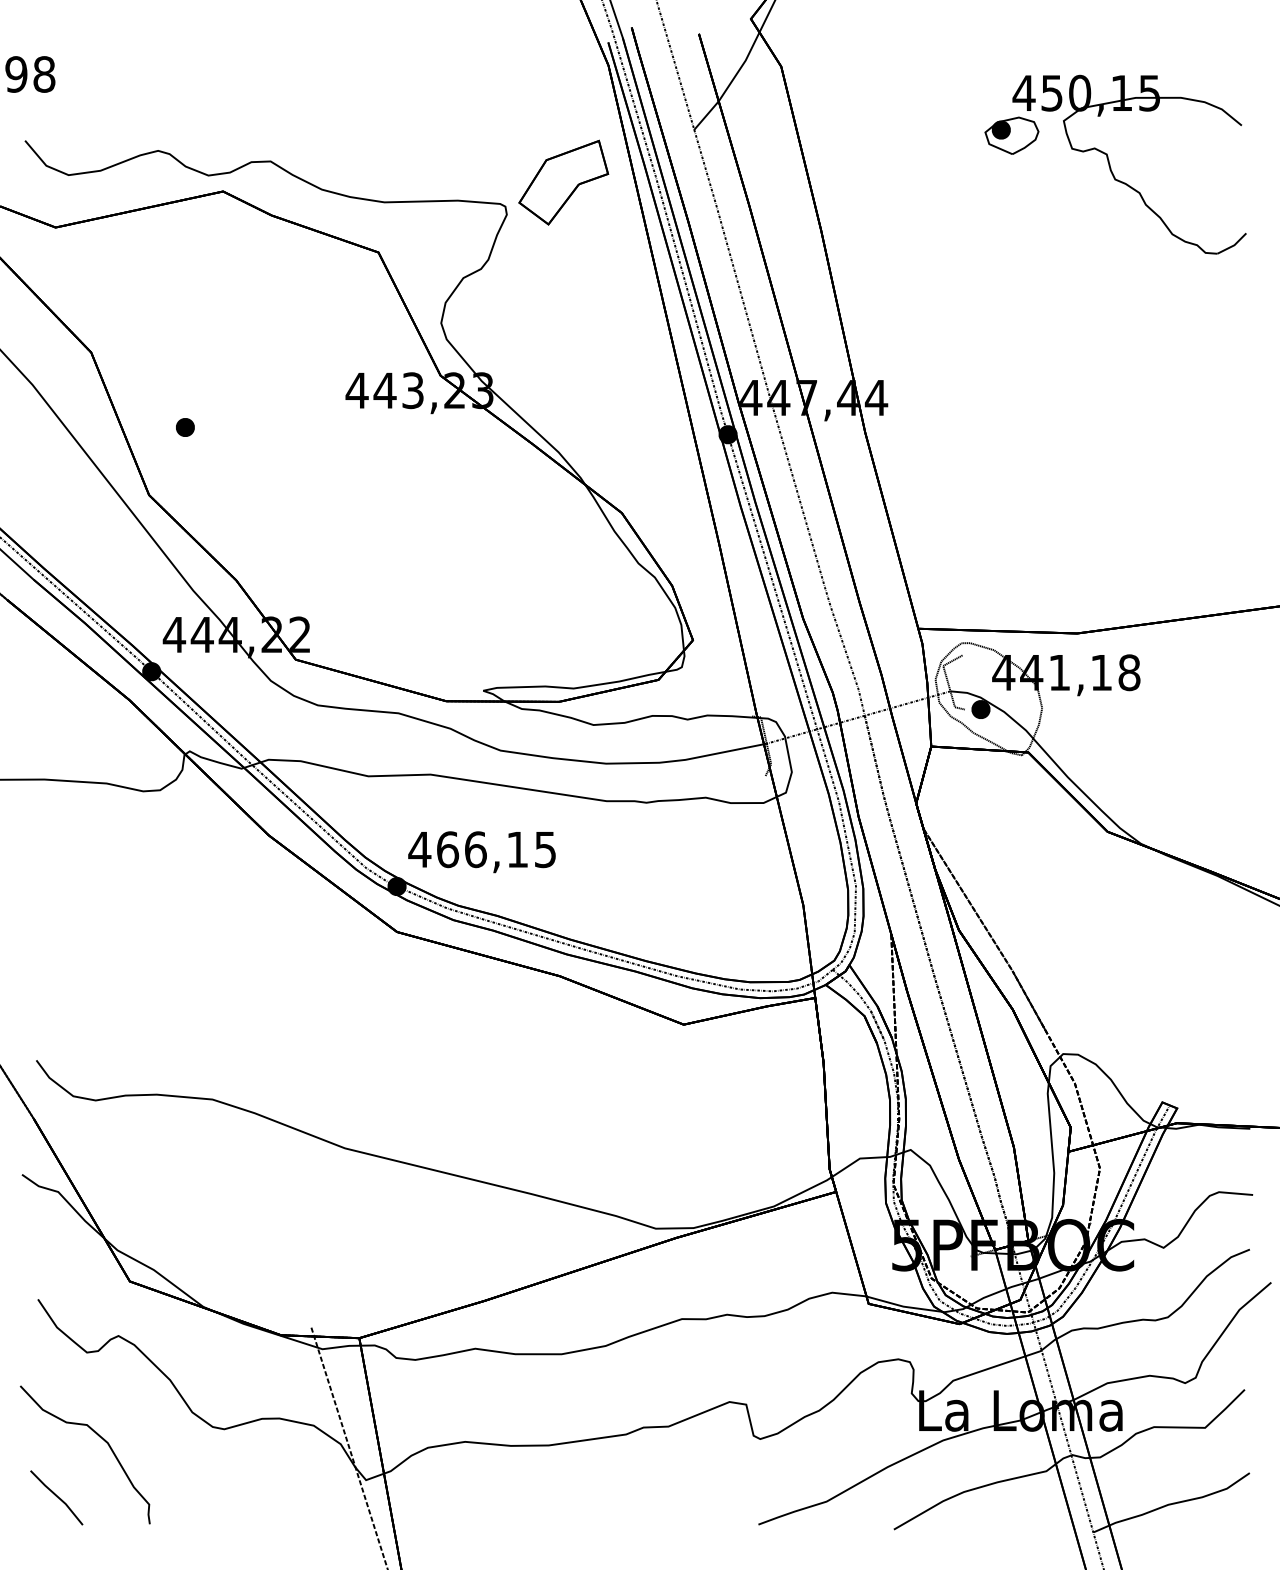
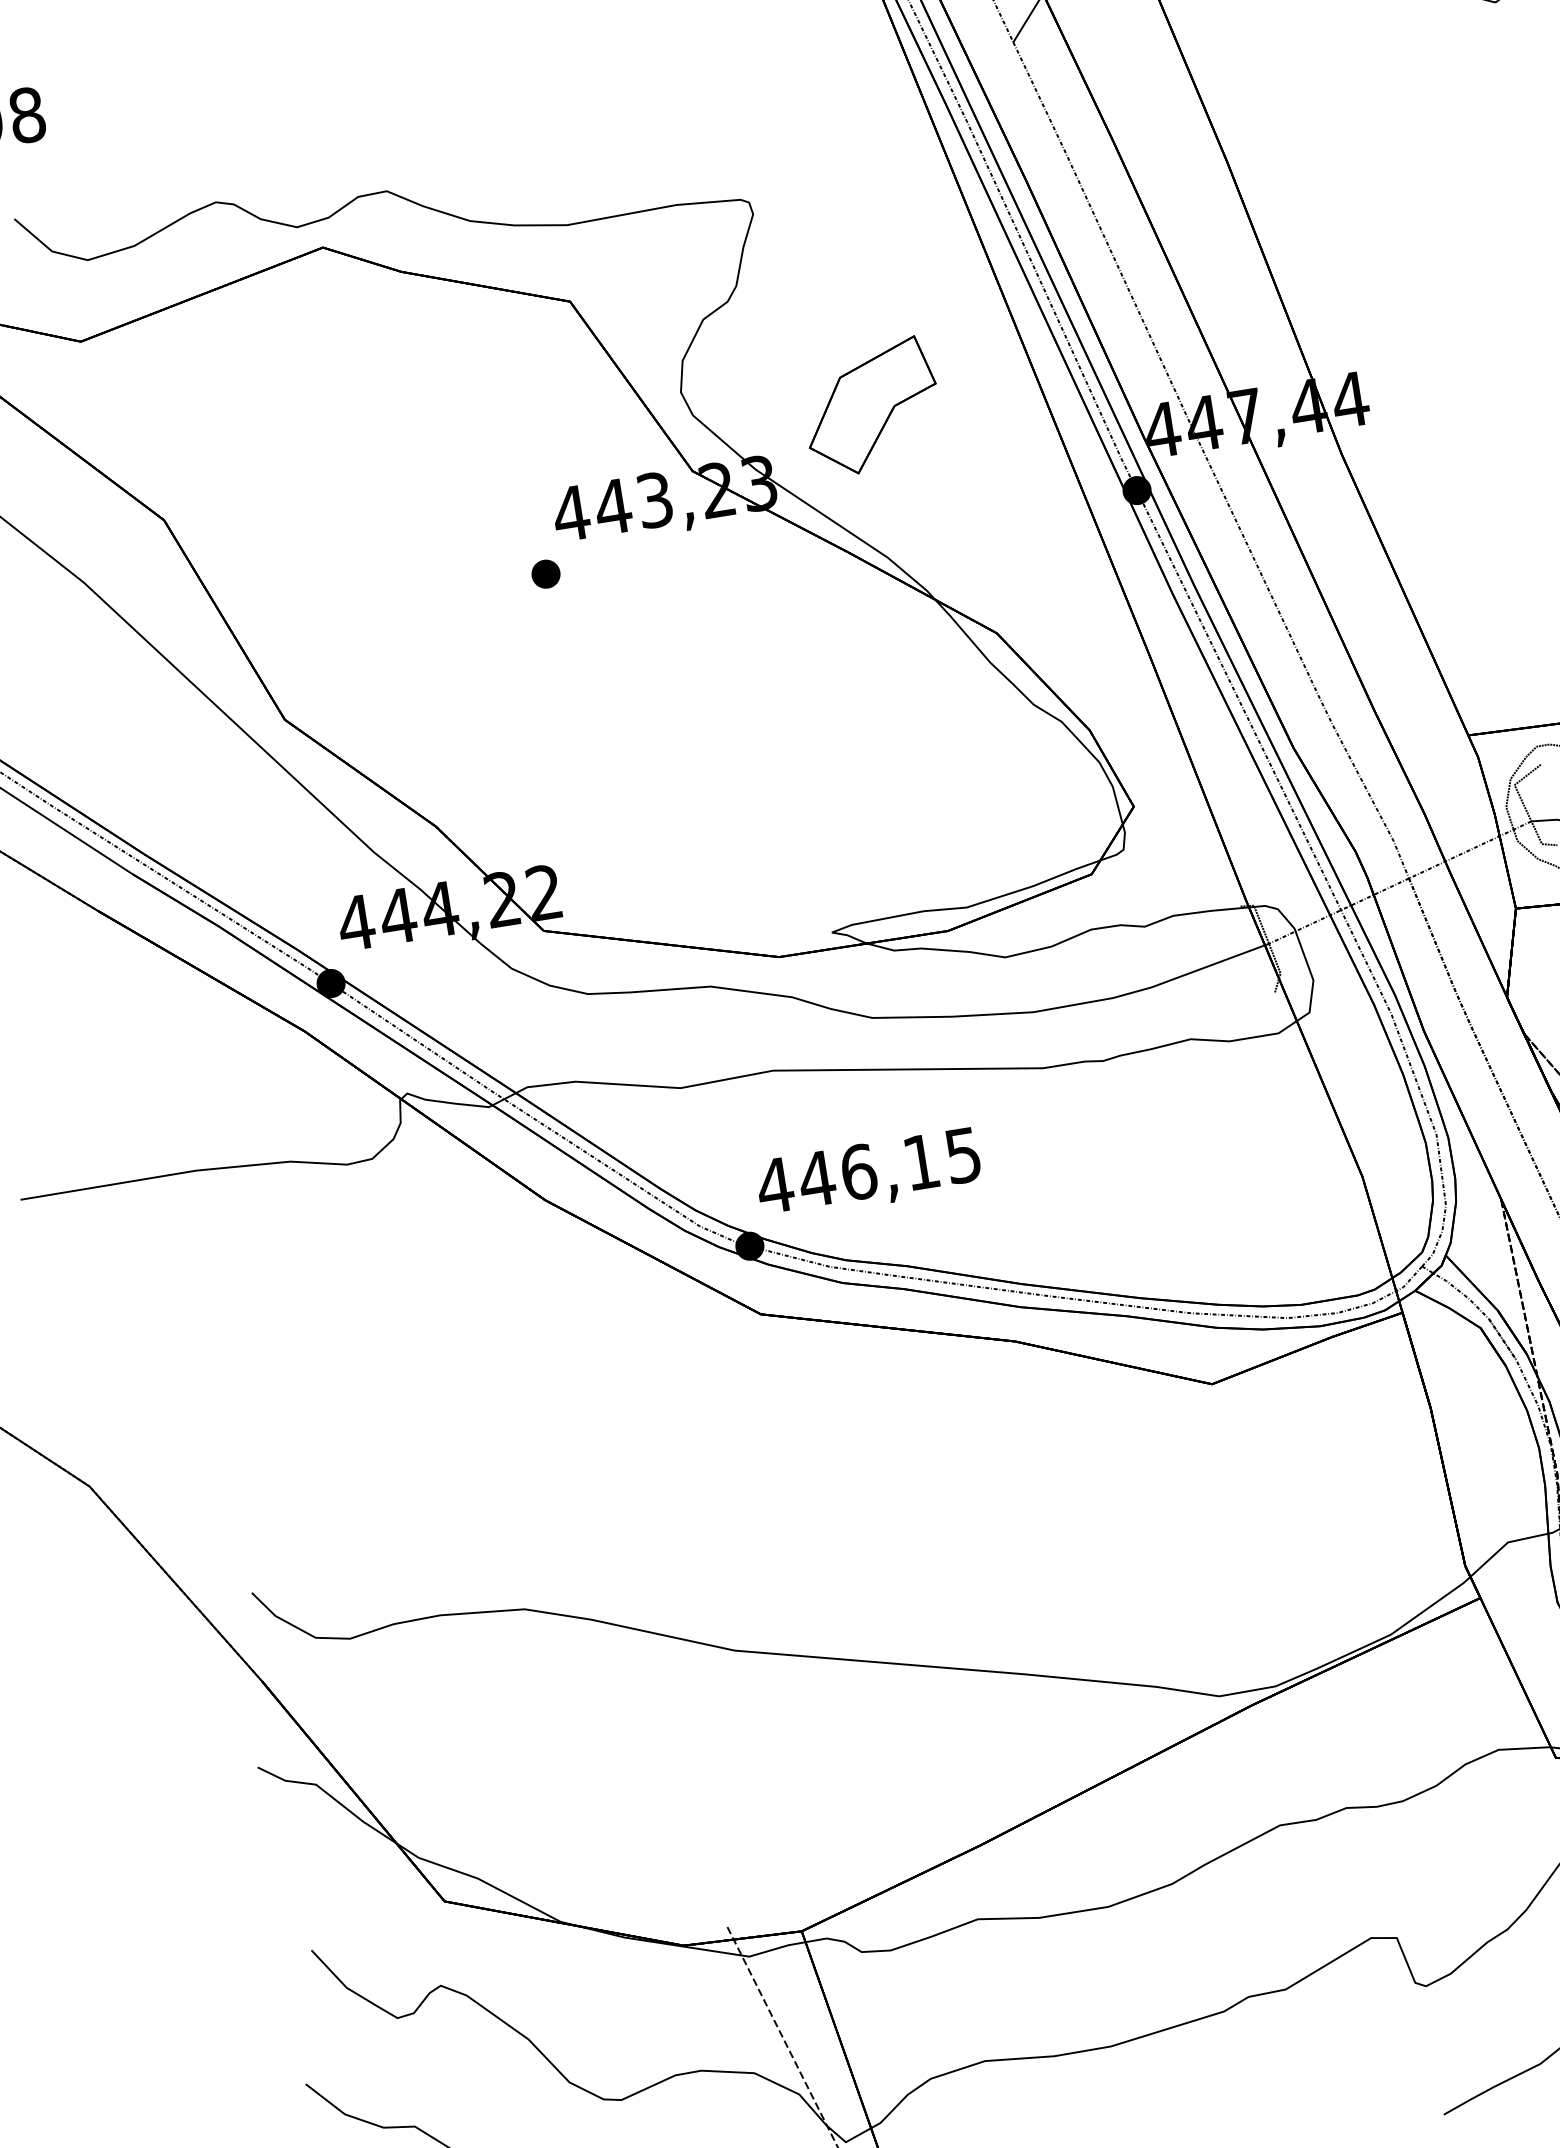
part: (563, 182) -> (870, 406), moved
part: (185, 427) -> (546, 574), moved
text: (447, 849) -> (816, 1178), 466,15 -> 446,15

